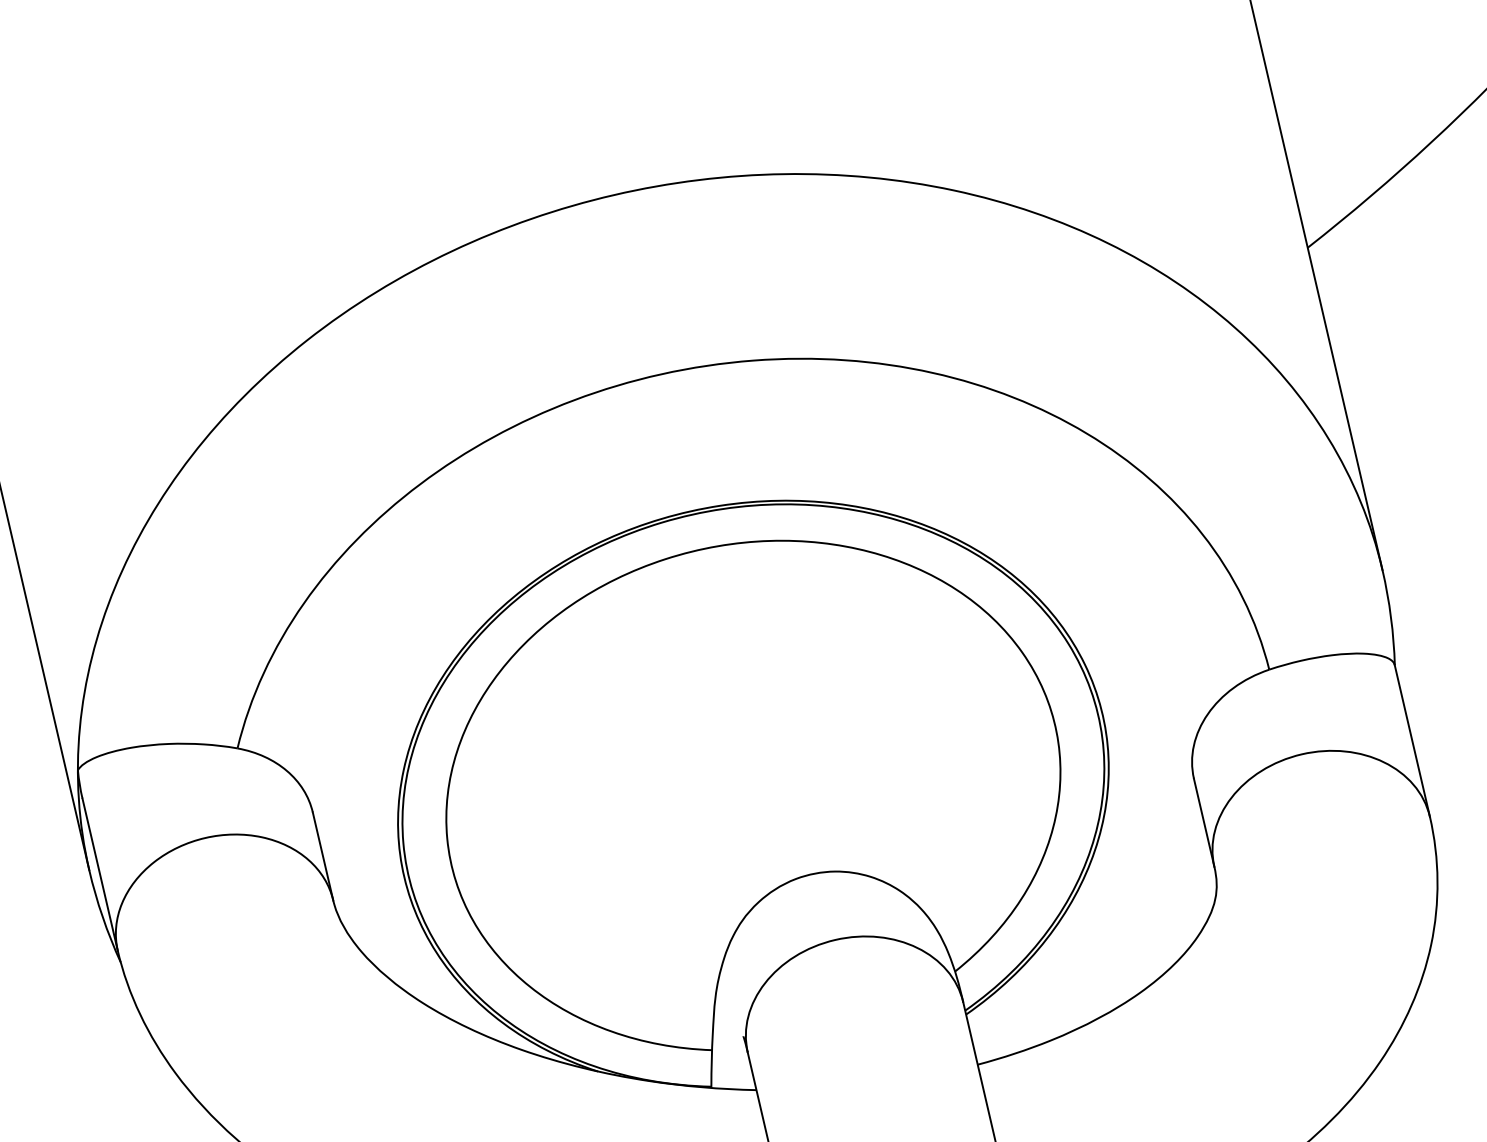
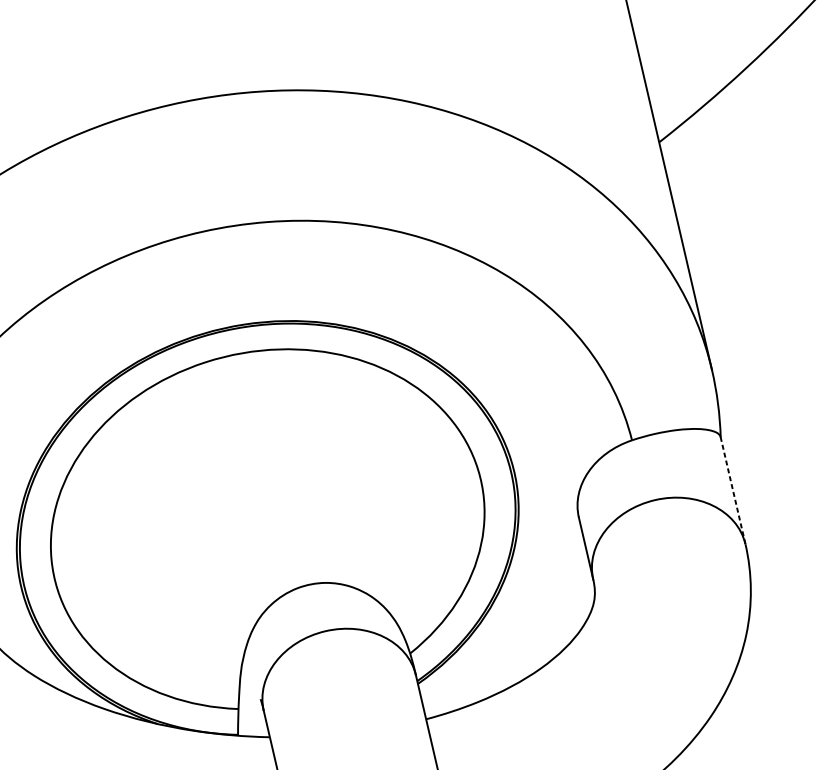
line: (1412, 740) -> (733, 490), solid -> dashed

